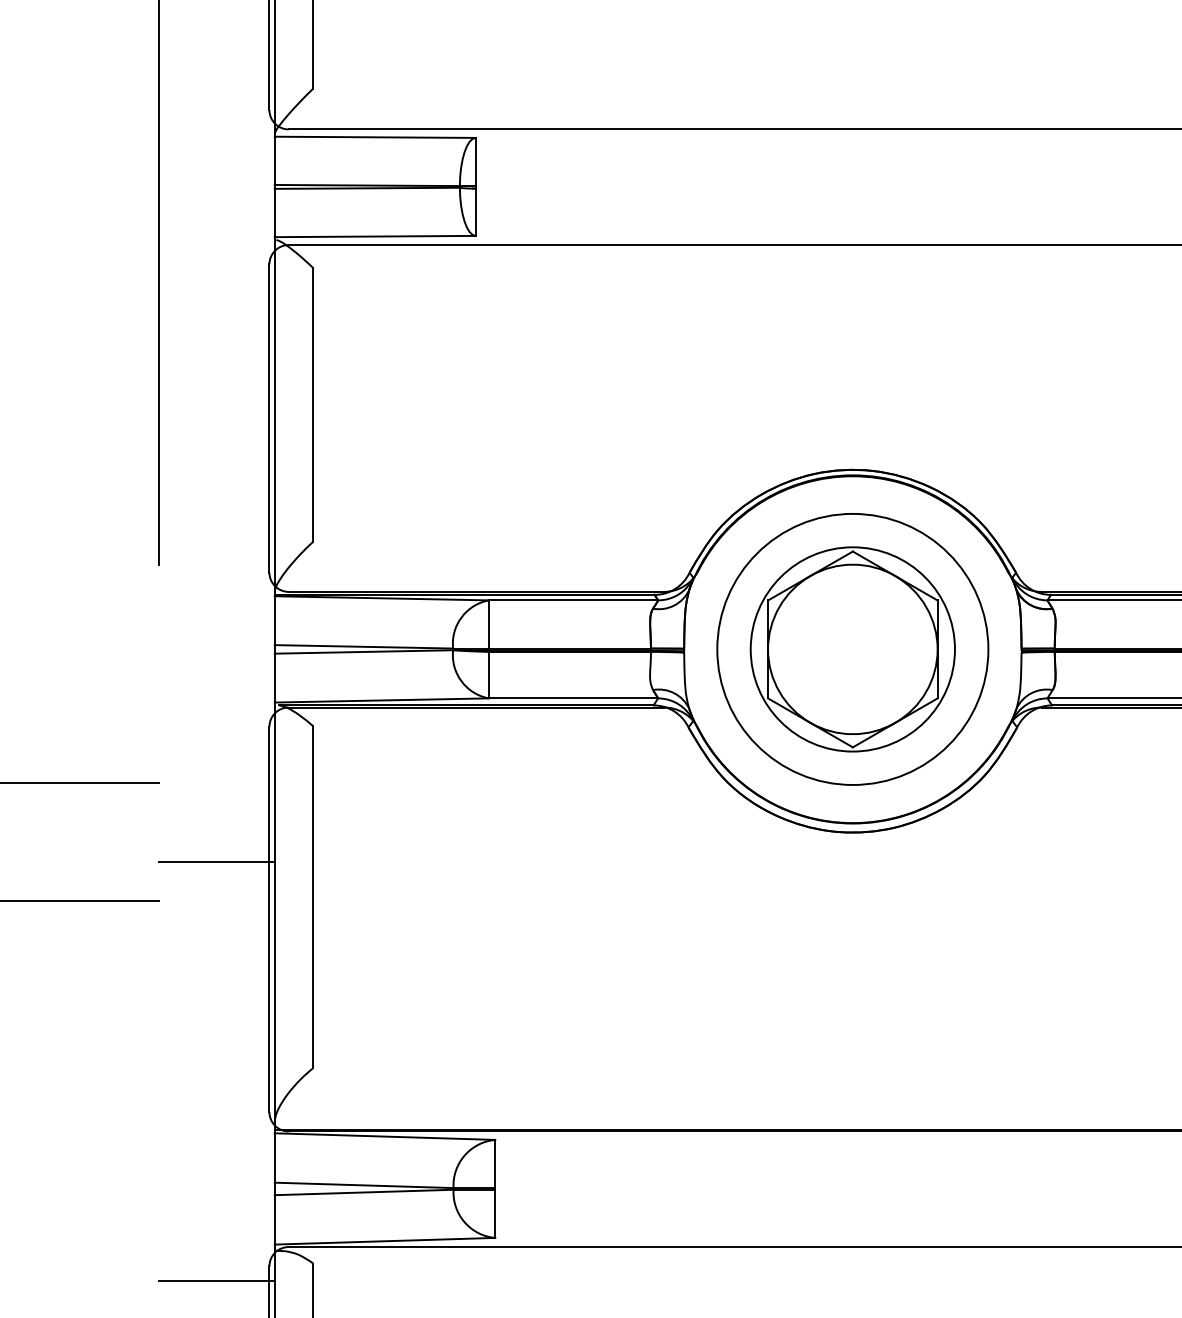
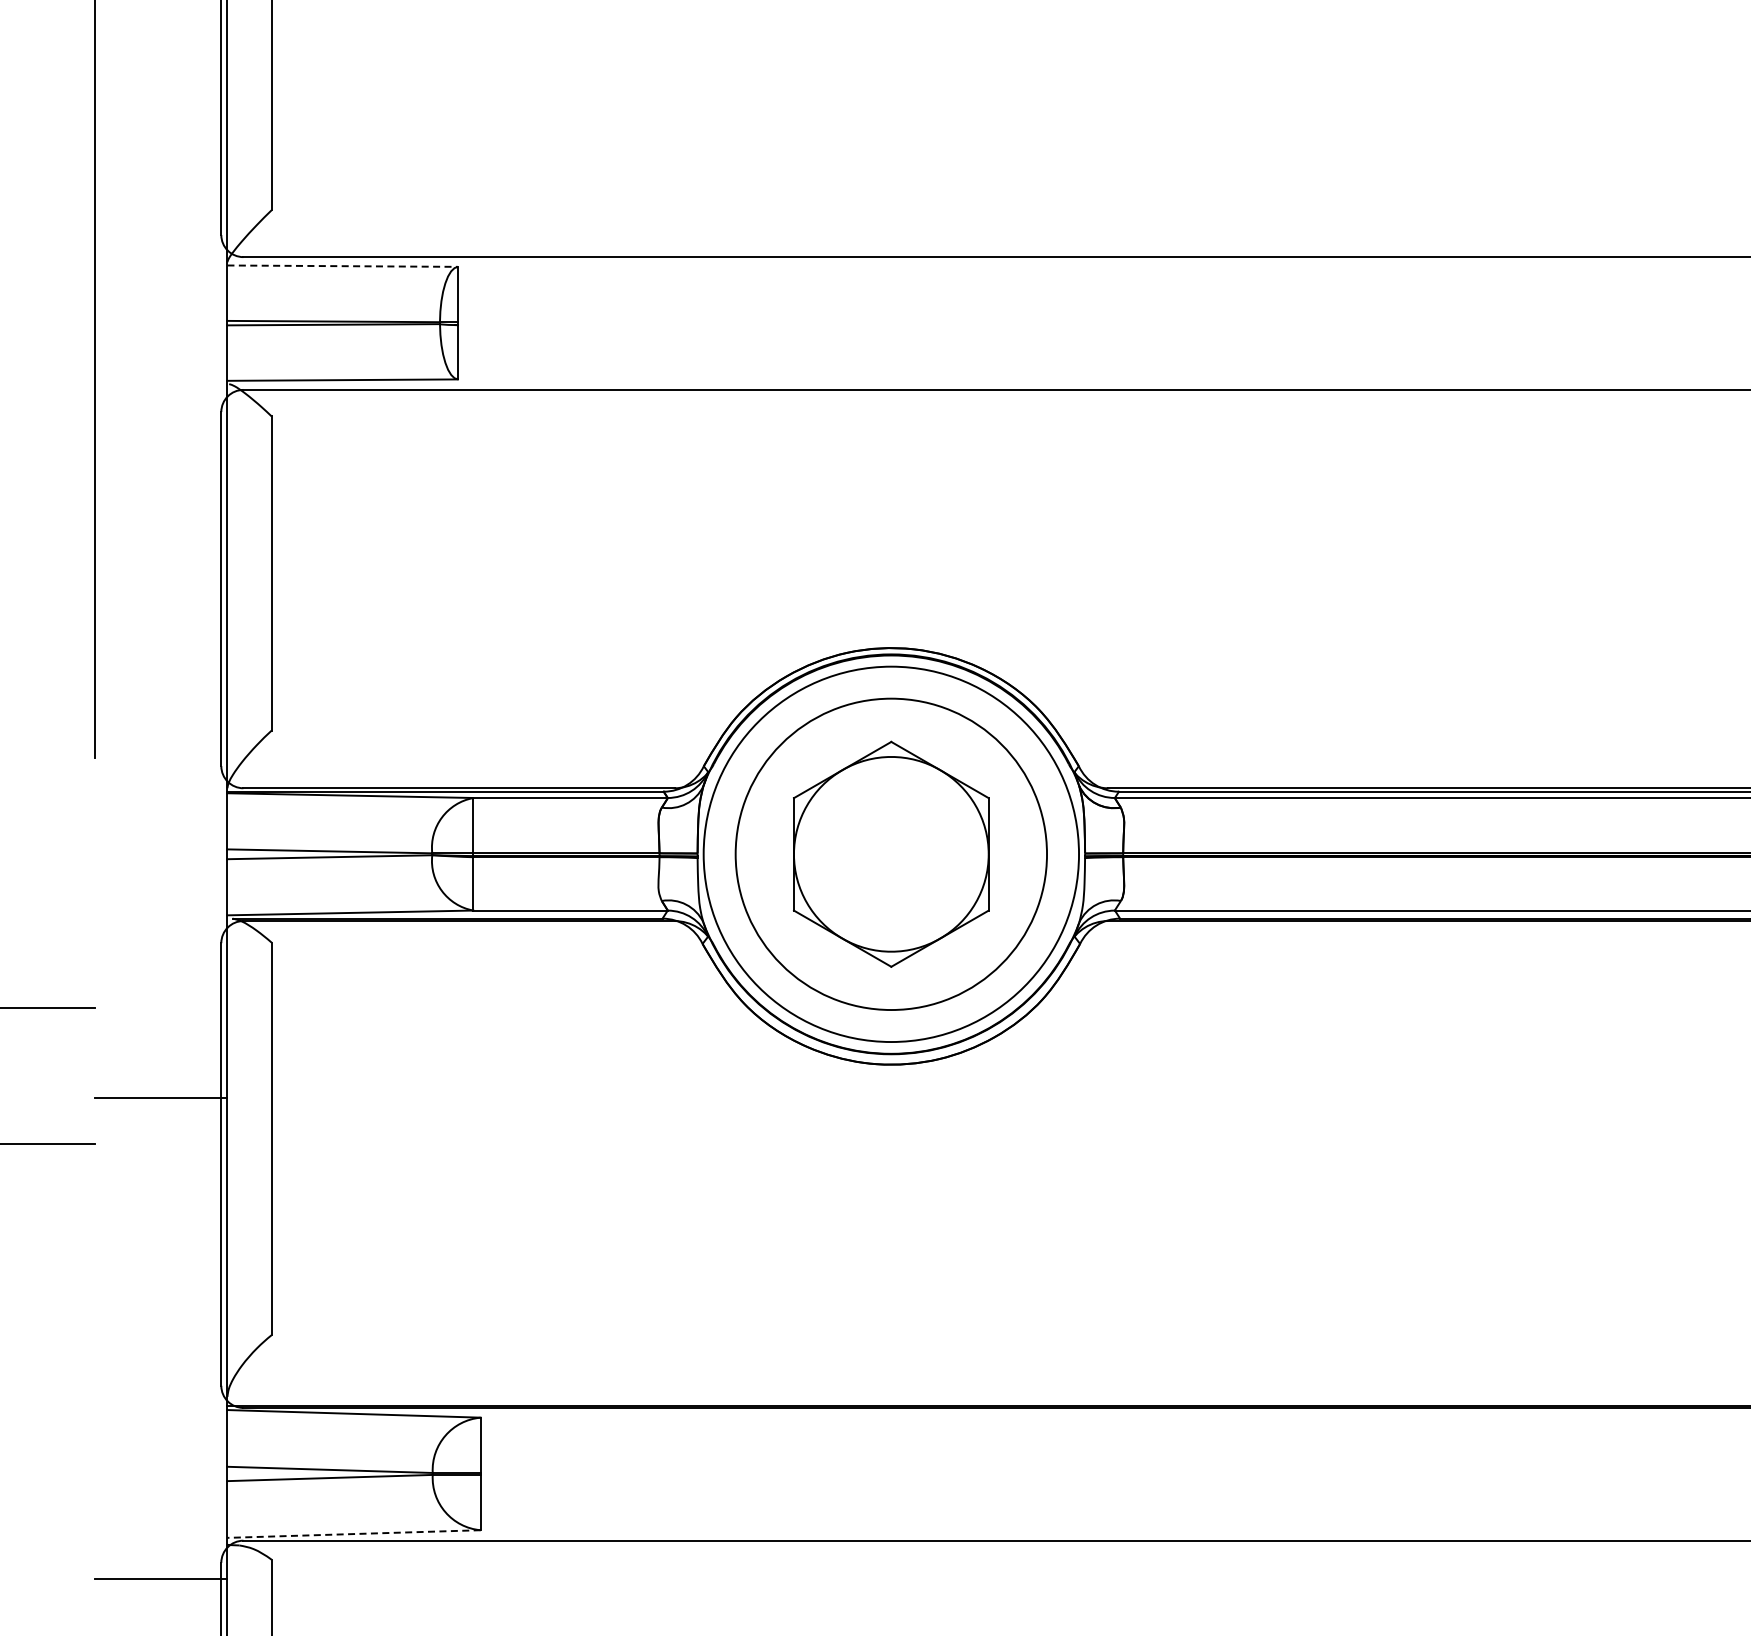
line: (375, 137) -> (343, 266), solid -> dashed
circle: (852, 649) -> (891, 854), size x1.6
line: (385, 1241) -> (354, 1534), solid -> dashed

